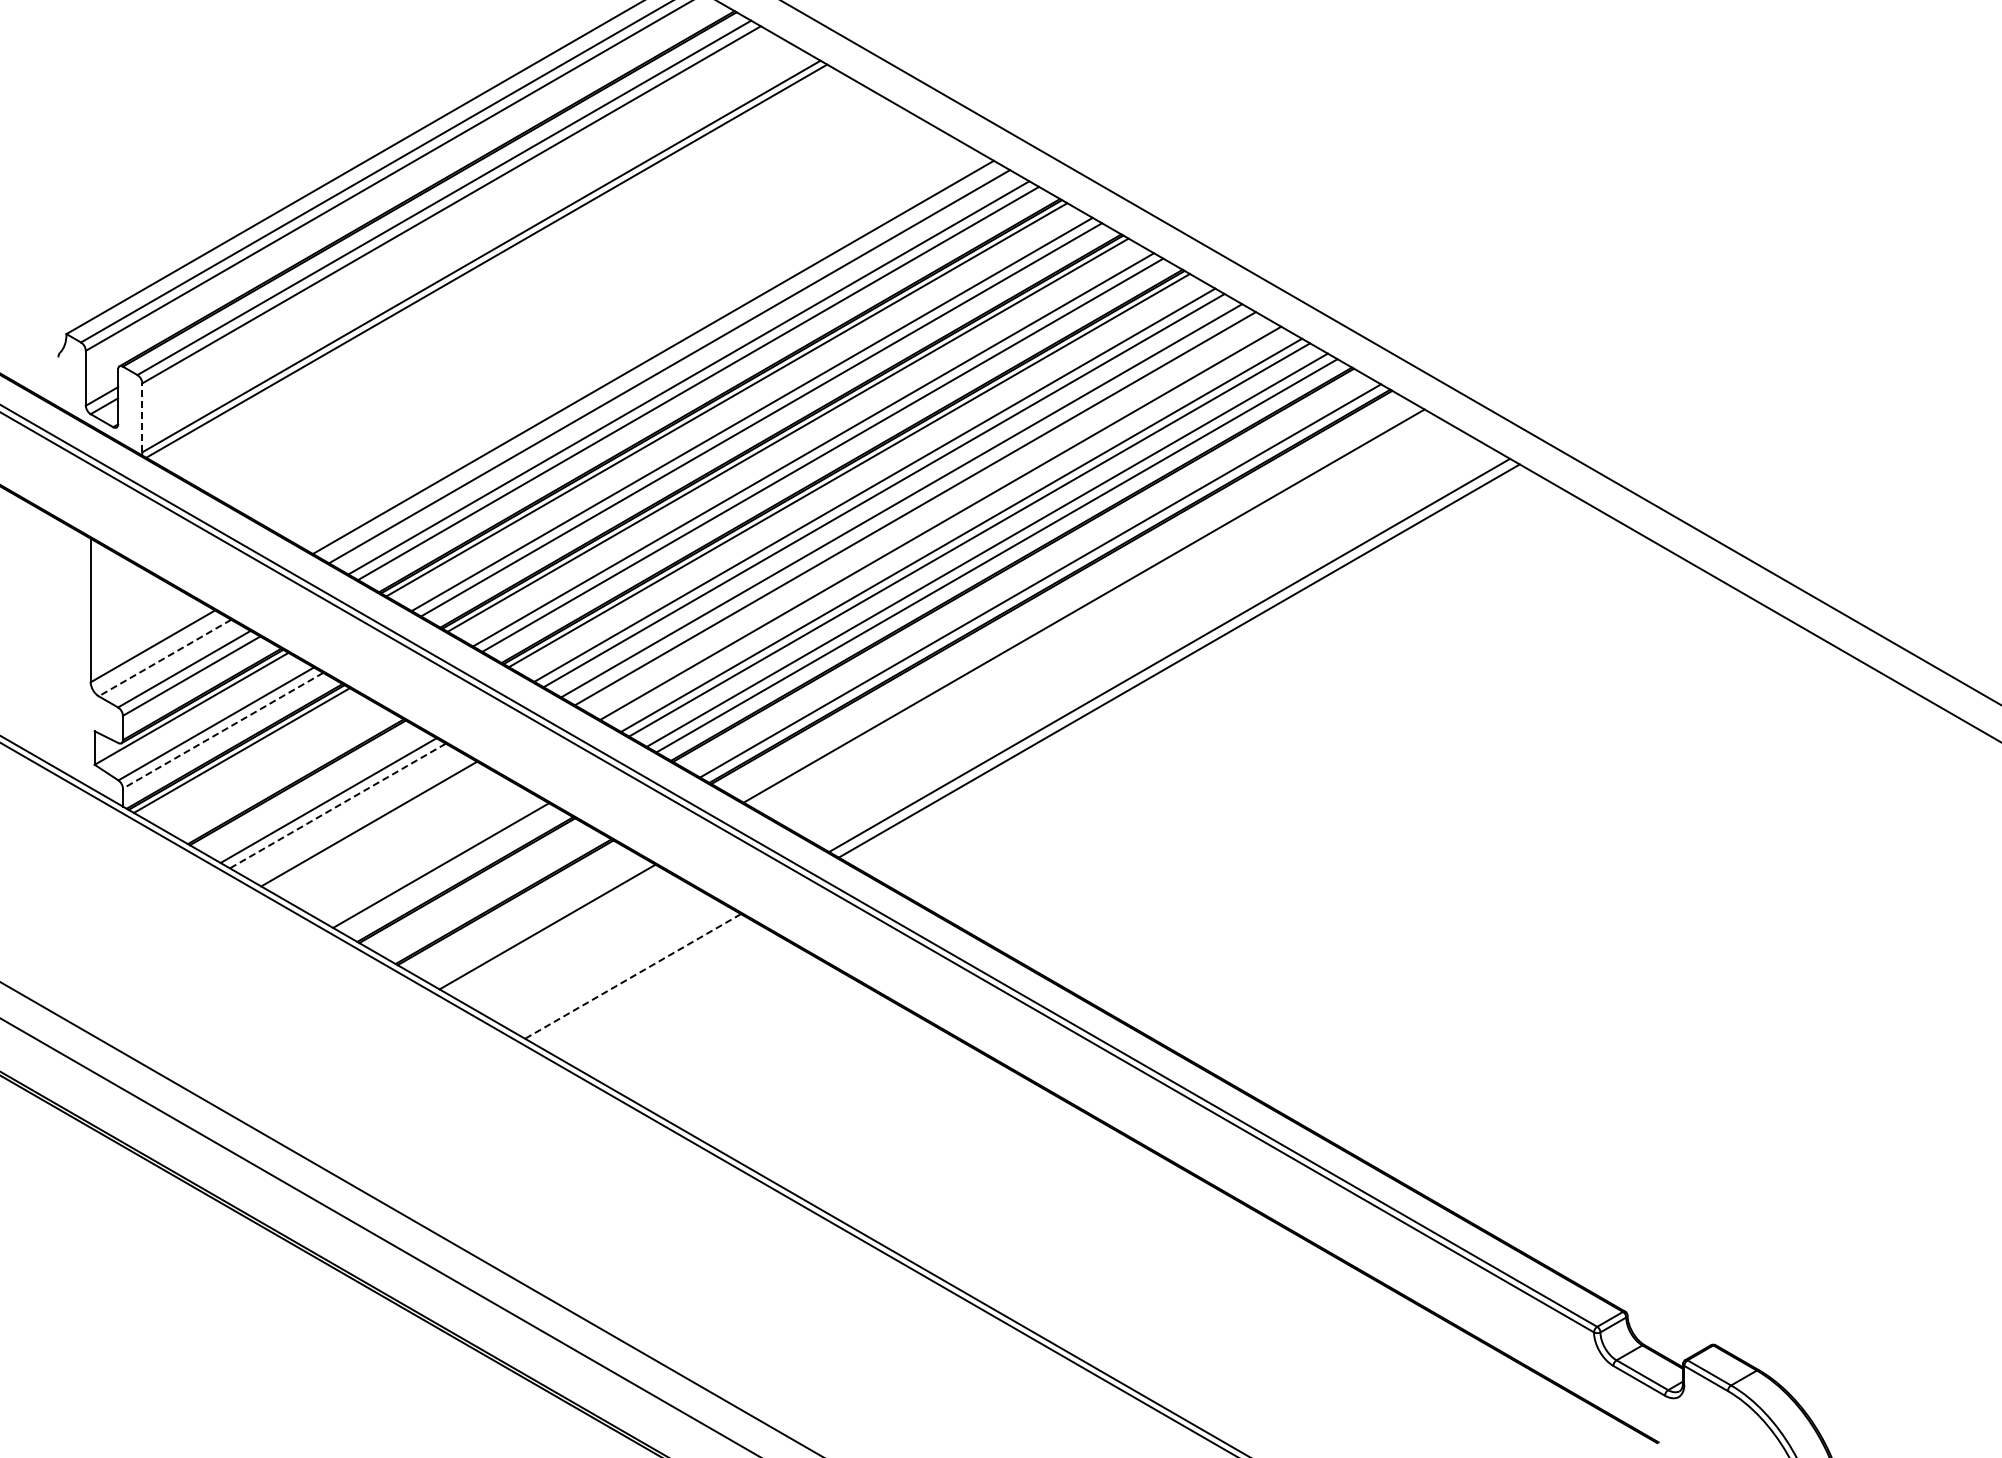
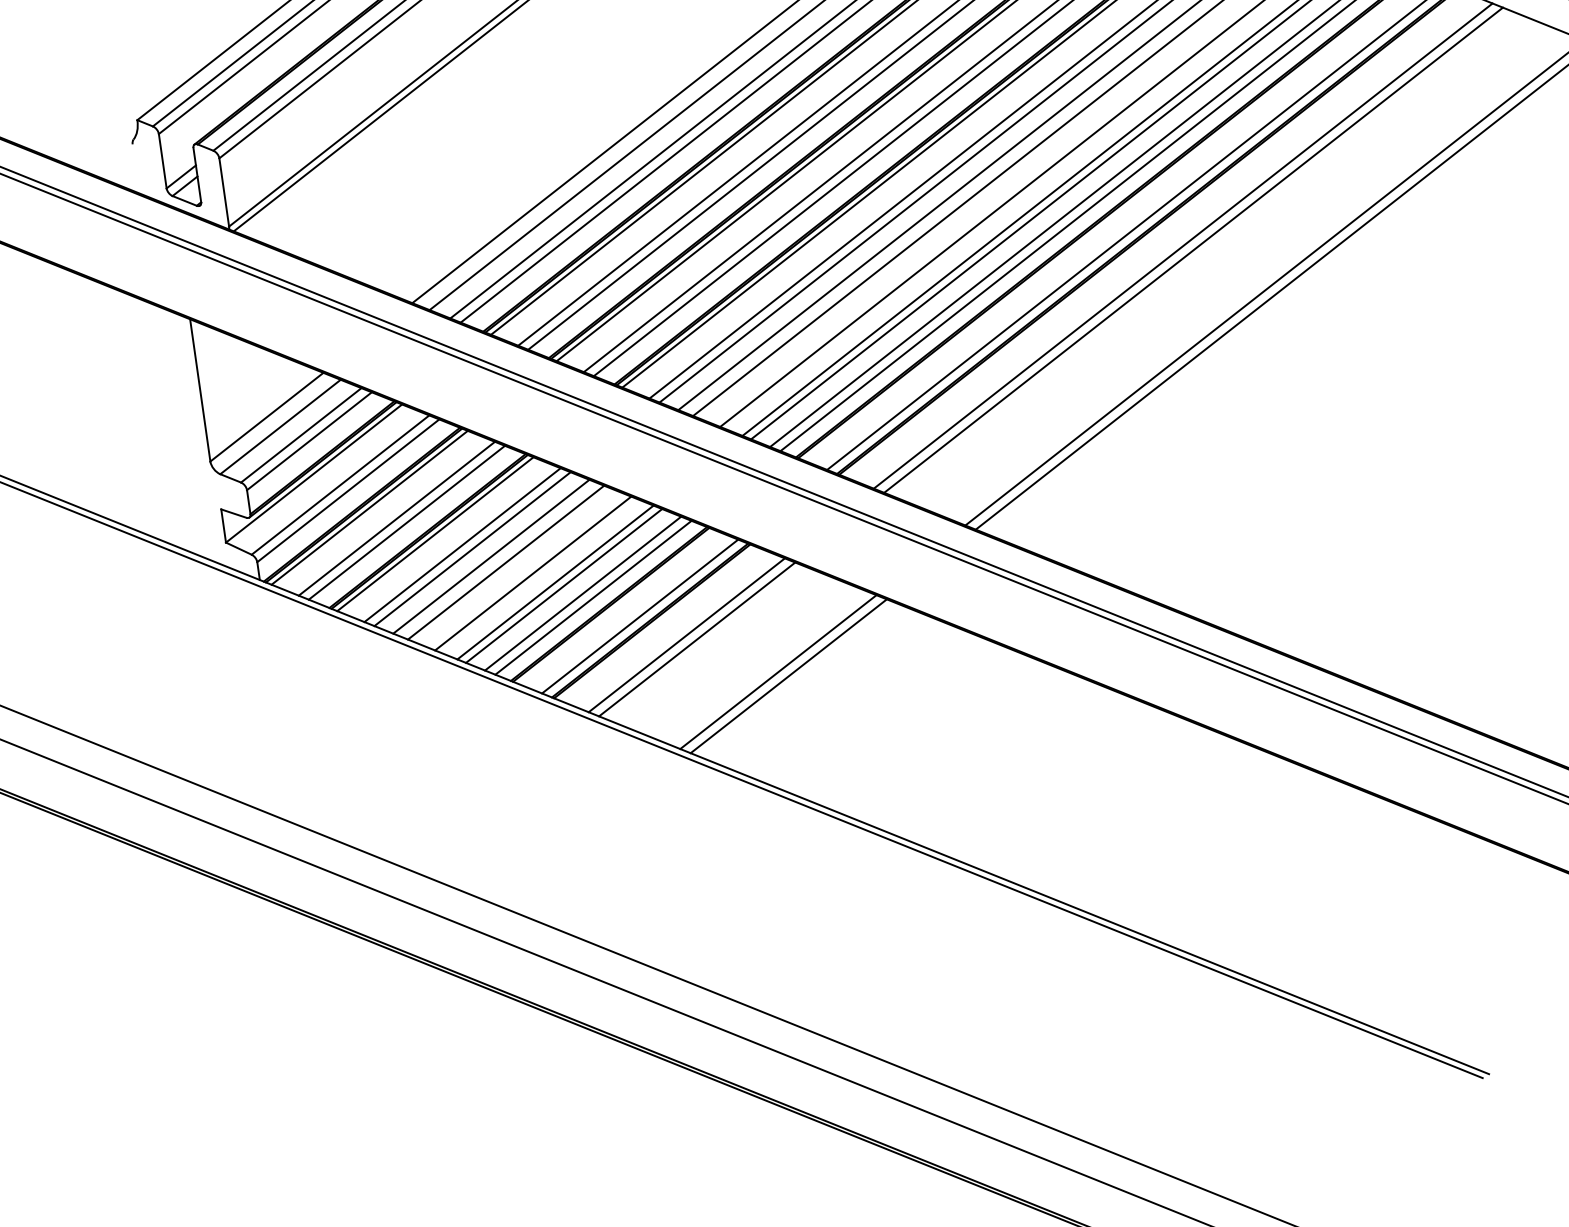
line: (142, 417) -> (224, 192), dashed -> solid
line: (1093, 611) -> (1193, 250), added
line: (164, 658) -> (280, 427), dashed -> solid
line: (223, 730) -> (348, 490), dashed -> solid
line: (267, 764) -> (397, 517), added
line: (276, 770) -> (406, 522), added
line: (303, 785) -> (435, 533), added
line: (337, 806) -> (472, 549), dashed -> solid
line: (355, 815) -> (491, 556), added
line: (394, 838) -> (533, 573), added
line: (415, 850) -> (555, 582), added
line: (423, 855) -> (564, 586), added
line: (450, 870) -> (593, 597), added
line: (494, 896) -> (640, 616), added
line: (537, 921) -> (686, 635), added
line: (623, 970) -> (778, 671), added
line: (633, 976) -> (789, 676), dashed -> solid

